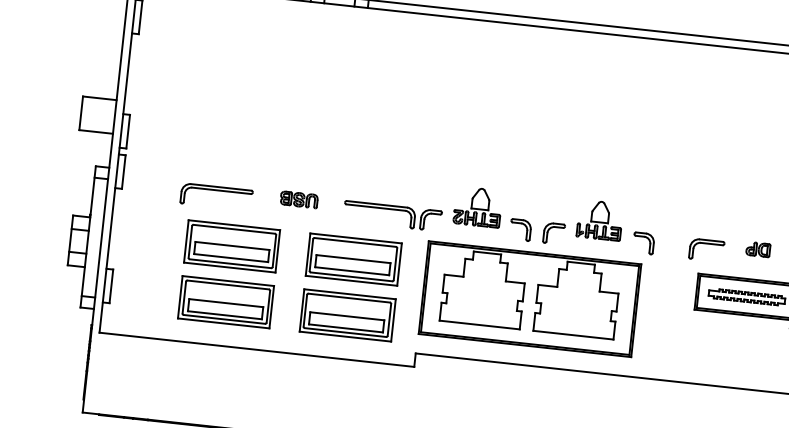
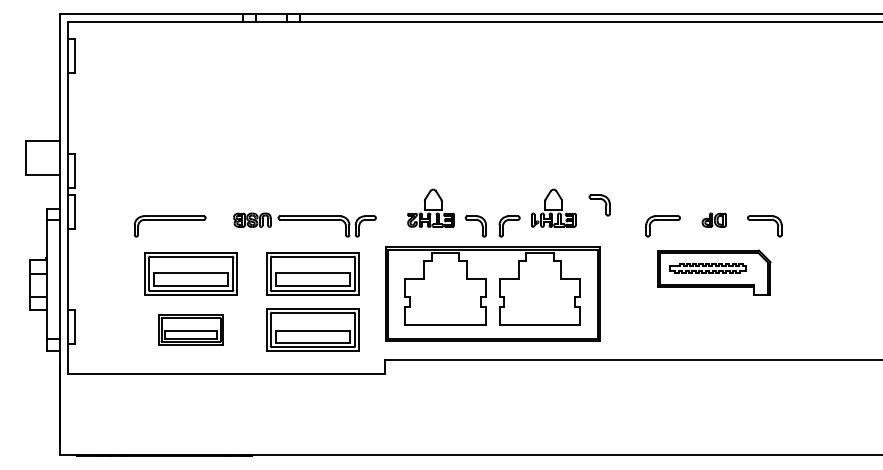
part: (391, 216) -> (326, 226), moved
part: (643, 243) -> (599, 205), moved
part: (225, 301) -> (190, 329), size x0.7

